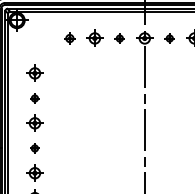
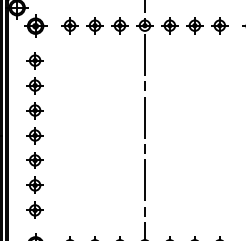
part: (35, 38) -> (35, 25), added
part: (69, 38) -> (69, 25), size x1.43
part: (119, 38) -> (119, 25), size x1.67
part: (169, 38) -> (169, 25), size x1.67
part: (34, 98) -> (34, 85), size x1.67
part: (34, 148) -> (34, 135), size x1.67

